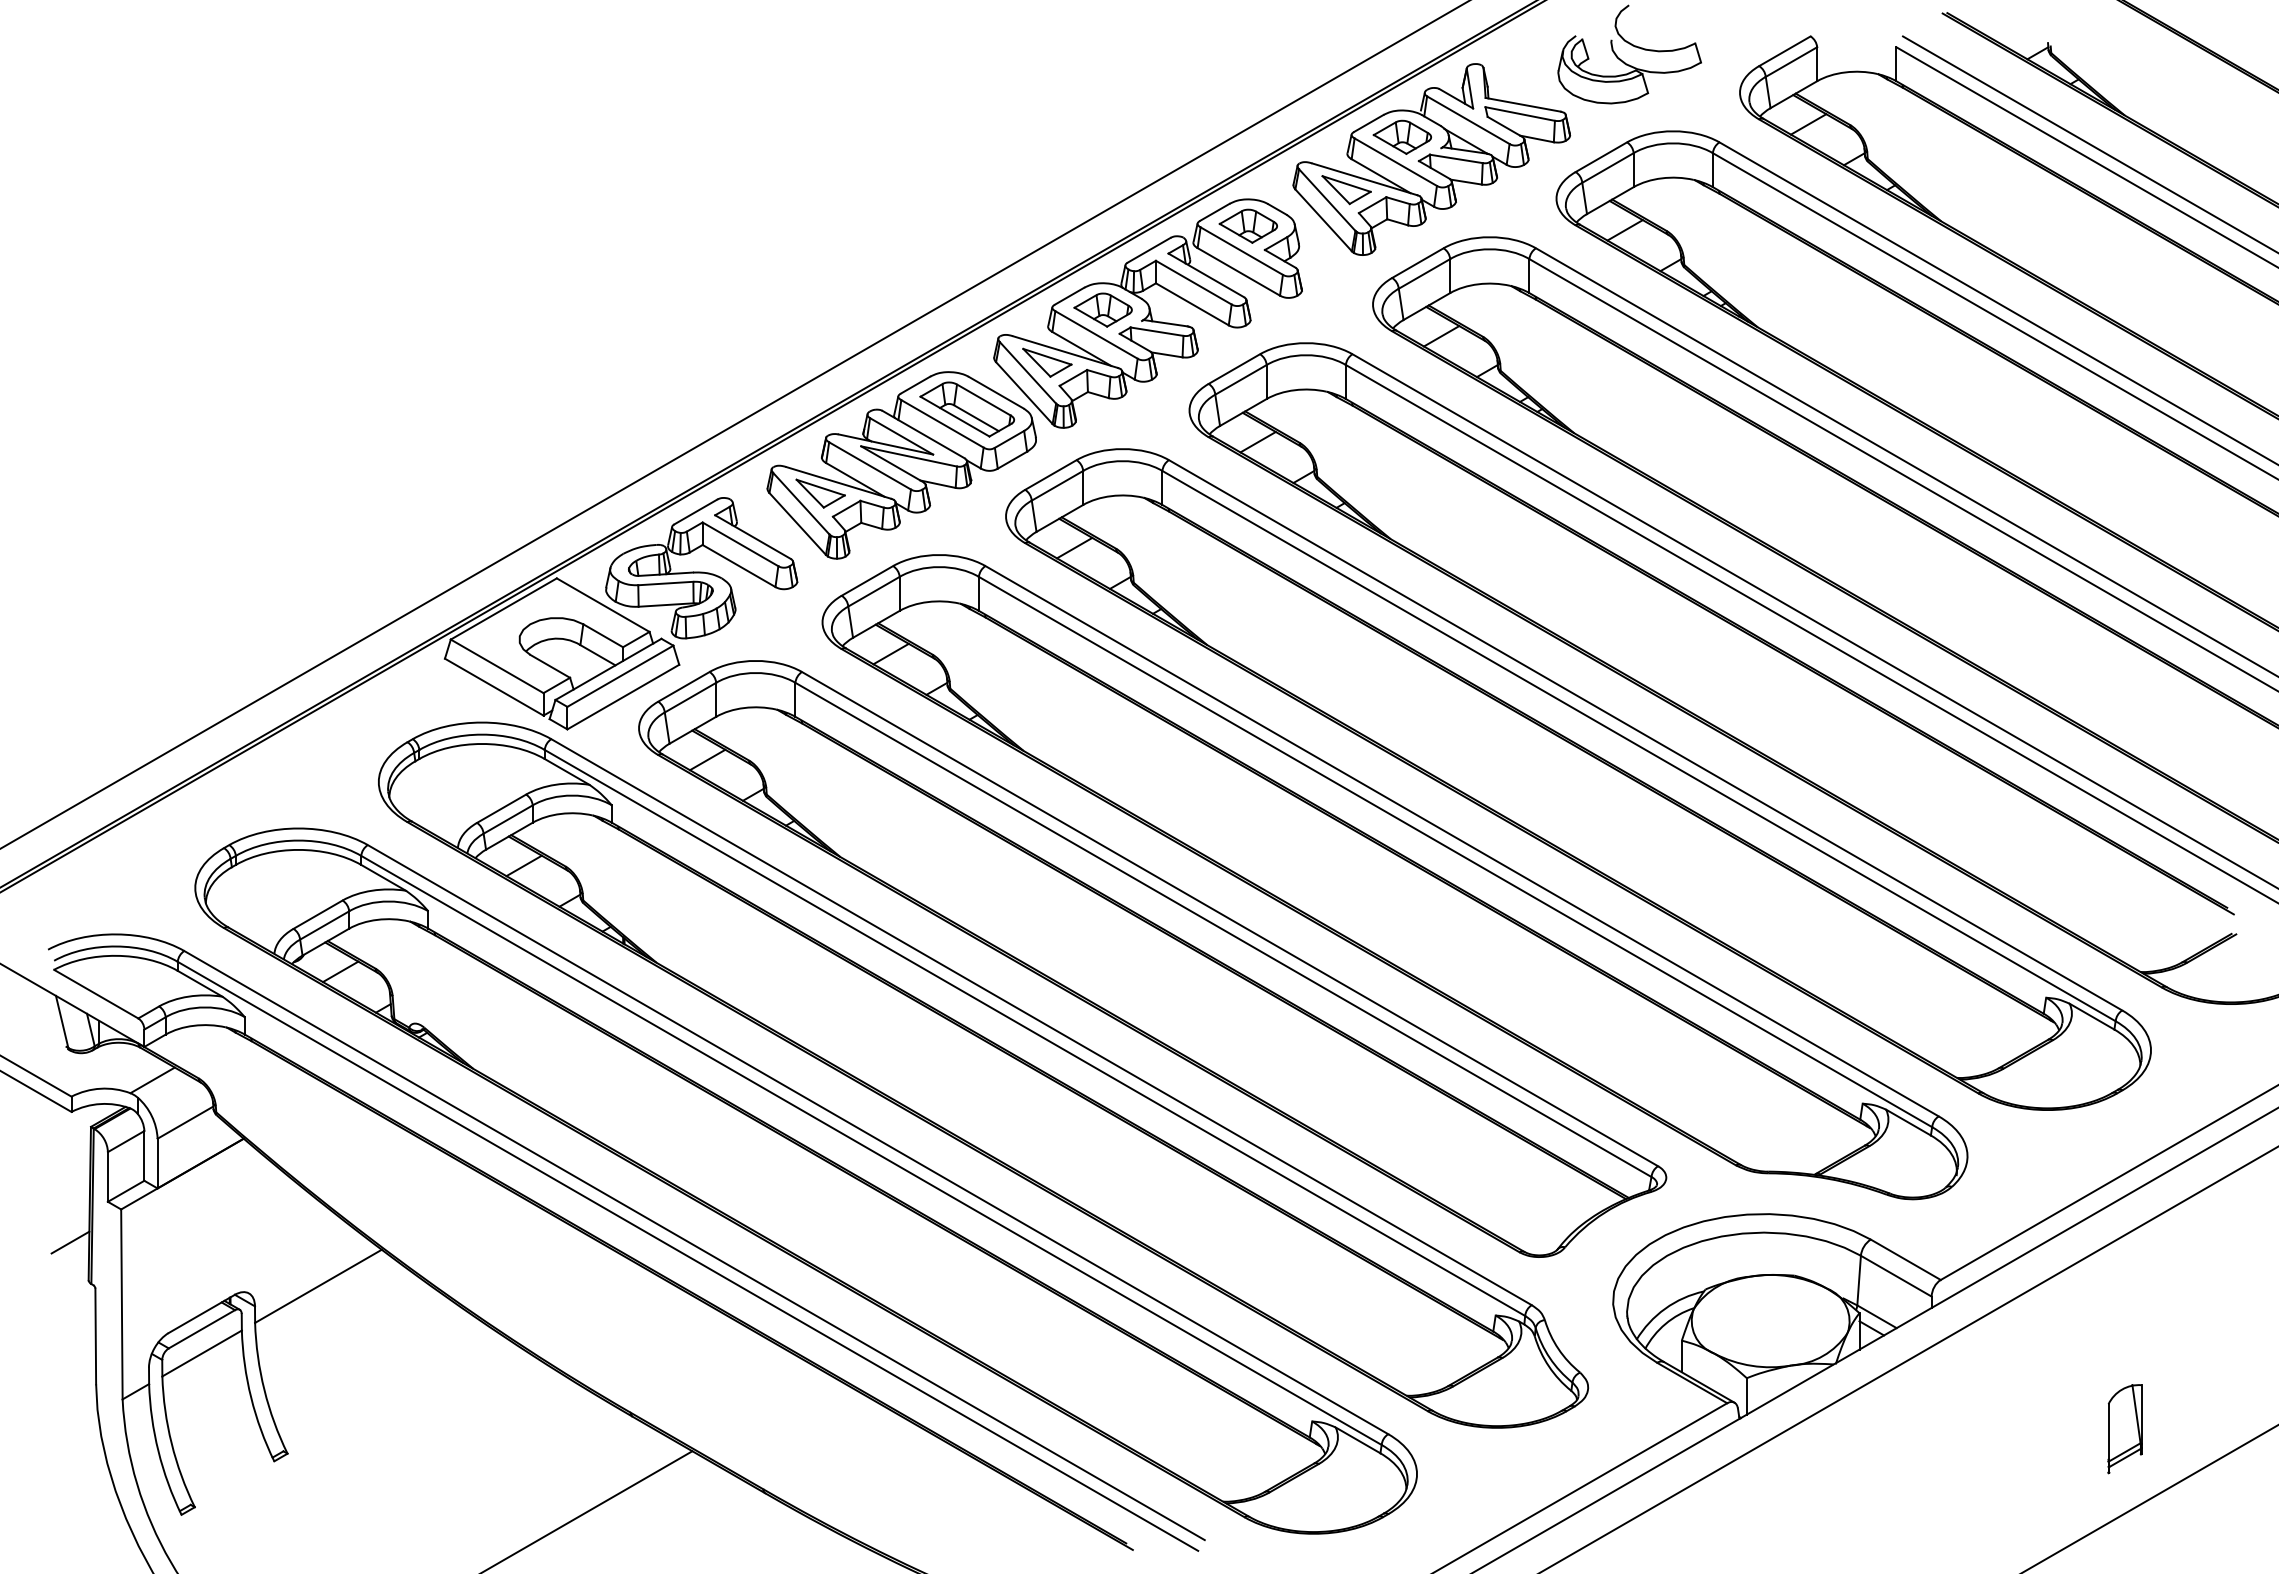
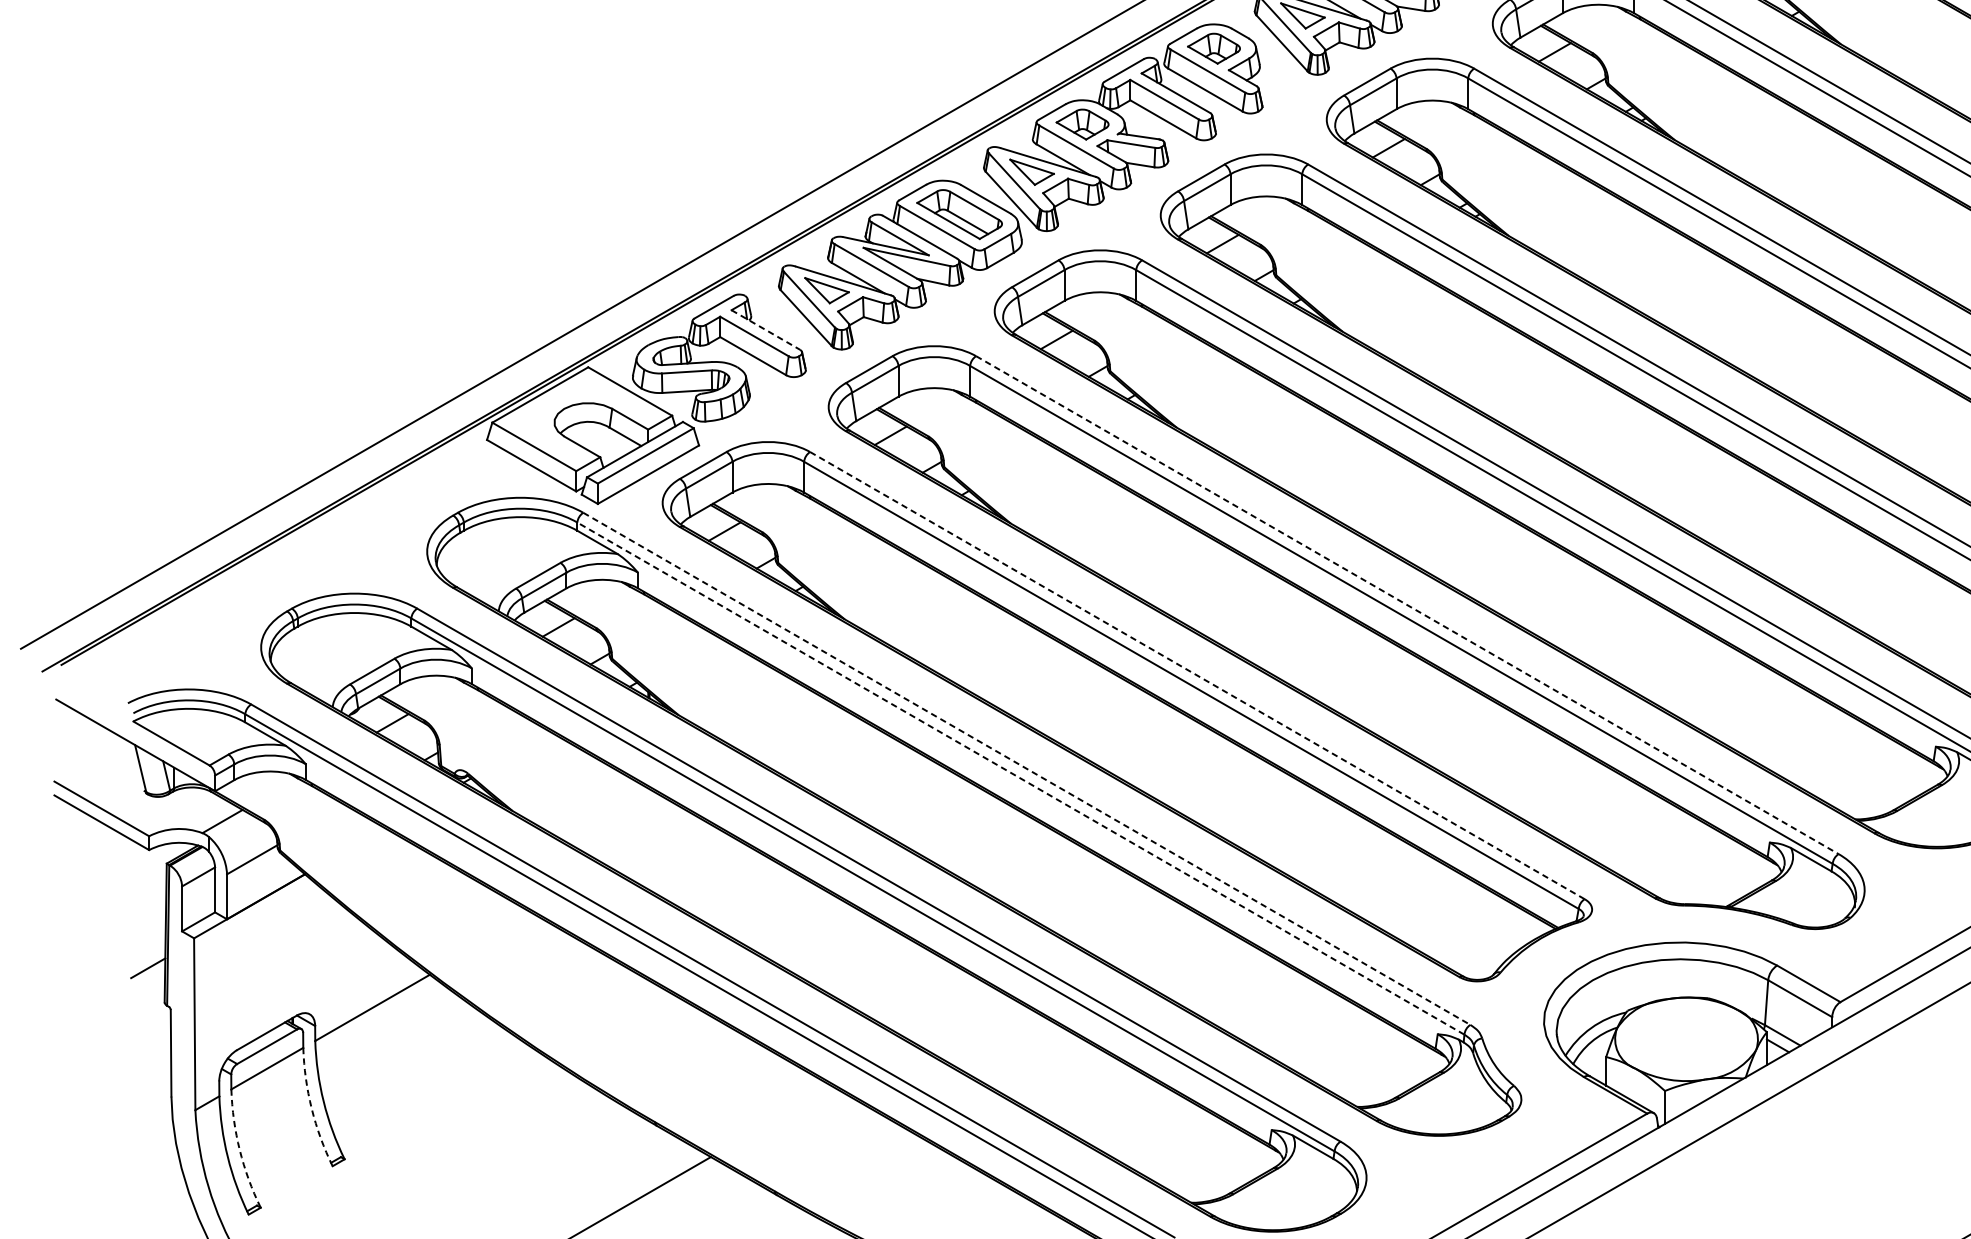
line: (753, 537) -> (766, 330), solid -> dashed
line: (1462, 841) -> (1407, 605), solid -> dashed
line: (1230, 919) -> (1197, 675), solid -> dashed
line: (1042, 1022) -> (1027, 769), solid -> dashed
line: (1034, 1032) -> (1020, 778), solid -> dashed
arc: (251, 1397) -> (312, 1108), solid -> dashed
arc: (171, 1443) -> (239, 1150), solid -> dashed

